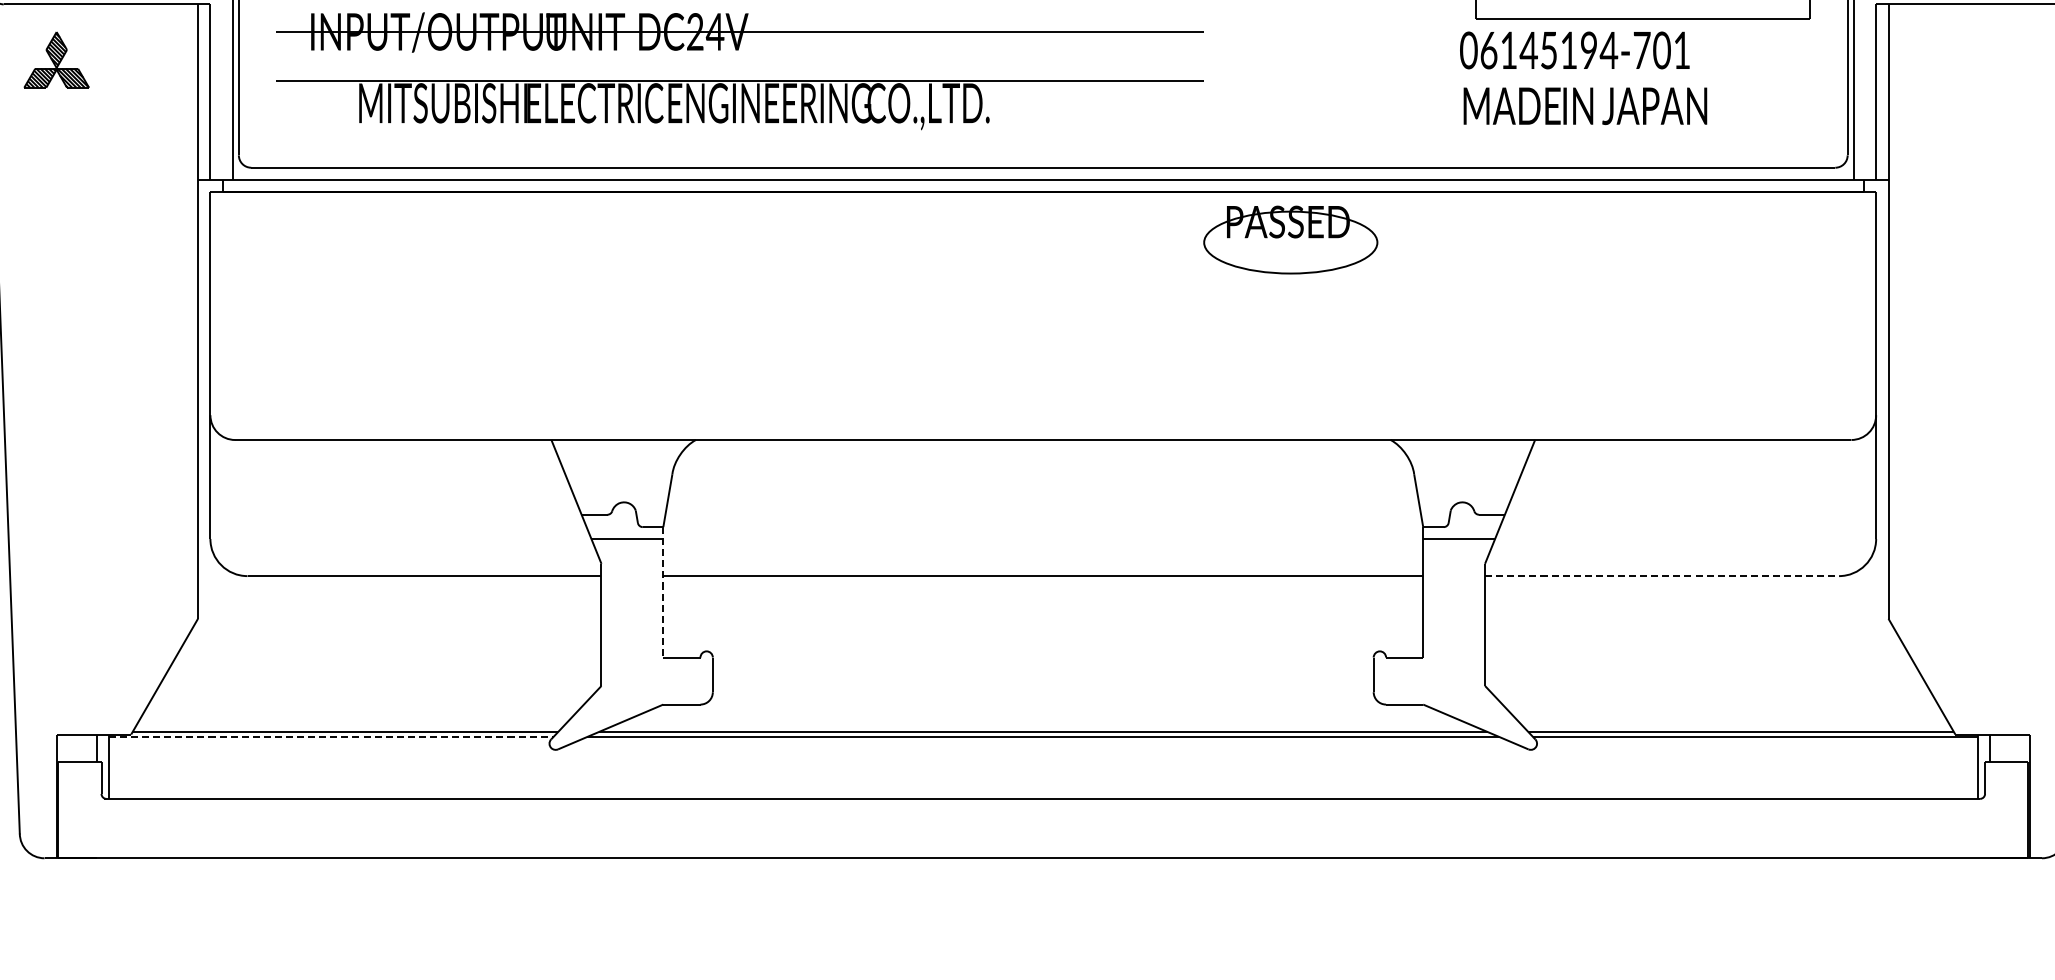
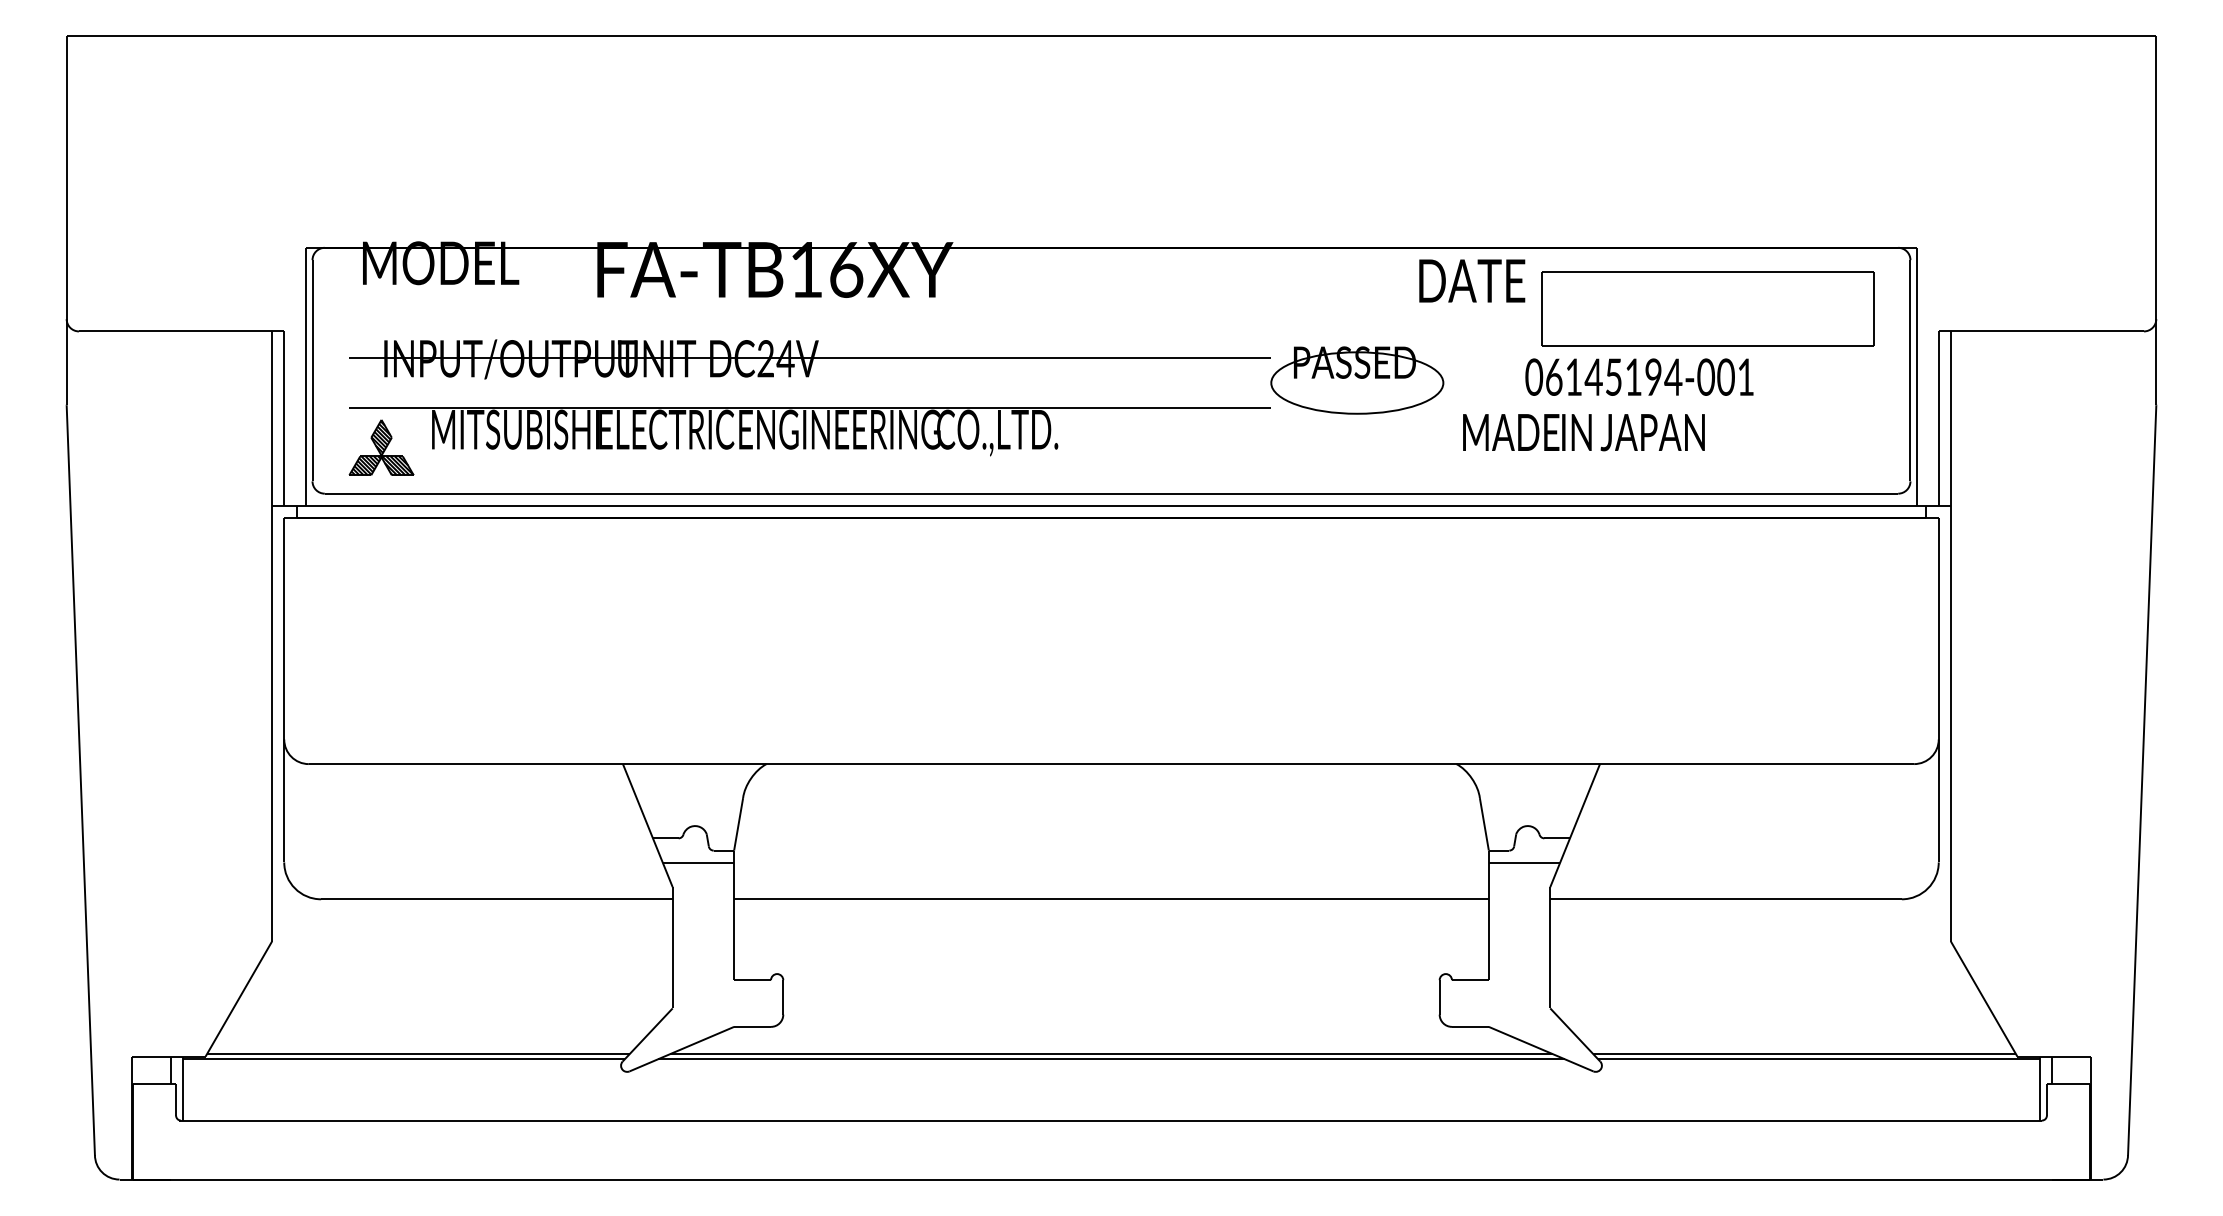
text: (1642, 49) -> (1706, 376), 06145194-701 -> 06145194-001
part: (56, 59) -> (381, 447), moved
text: (1584, 106) -> (1583, 432), moved
part: (1290, 240) -> (1357, 380), moved
line: (1662, 576) -> (1726, 899), dashed -> solid
line: (663, 592) -> (734, 915), dashed -> solid
line: (331, 737) -> (404, 1059), dashed -> solid

